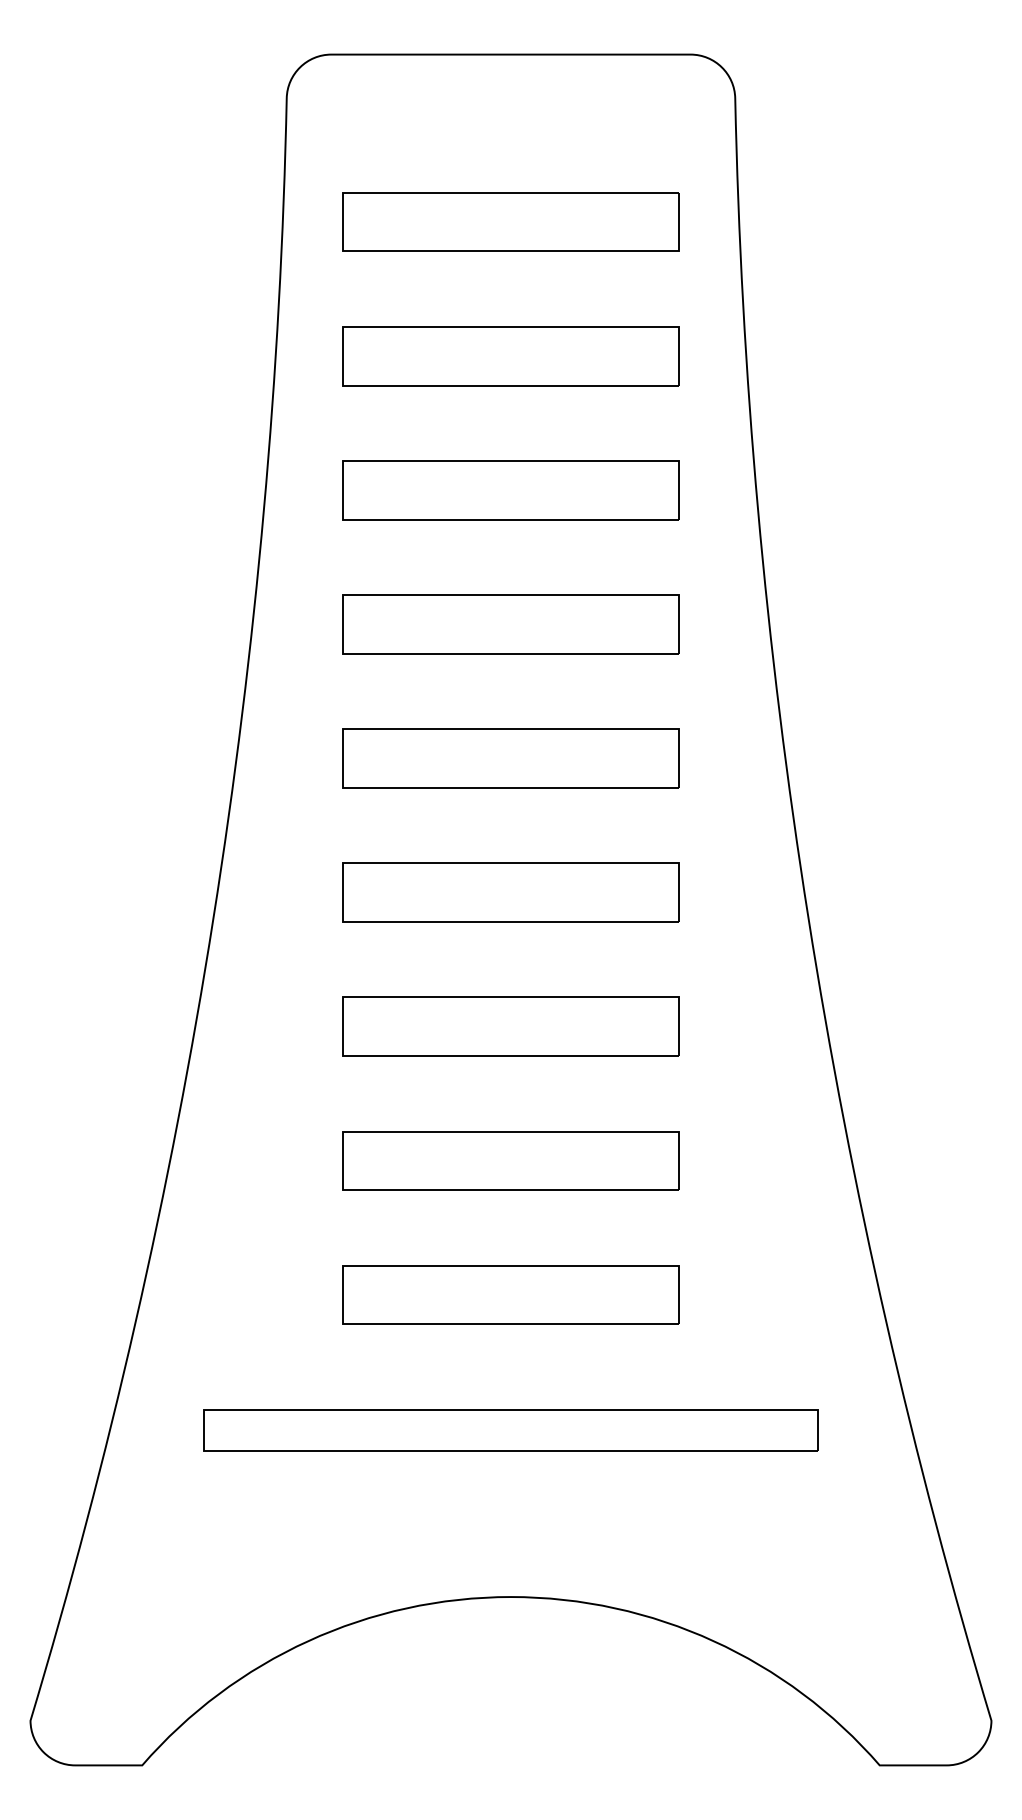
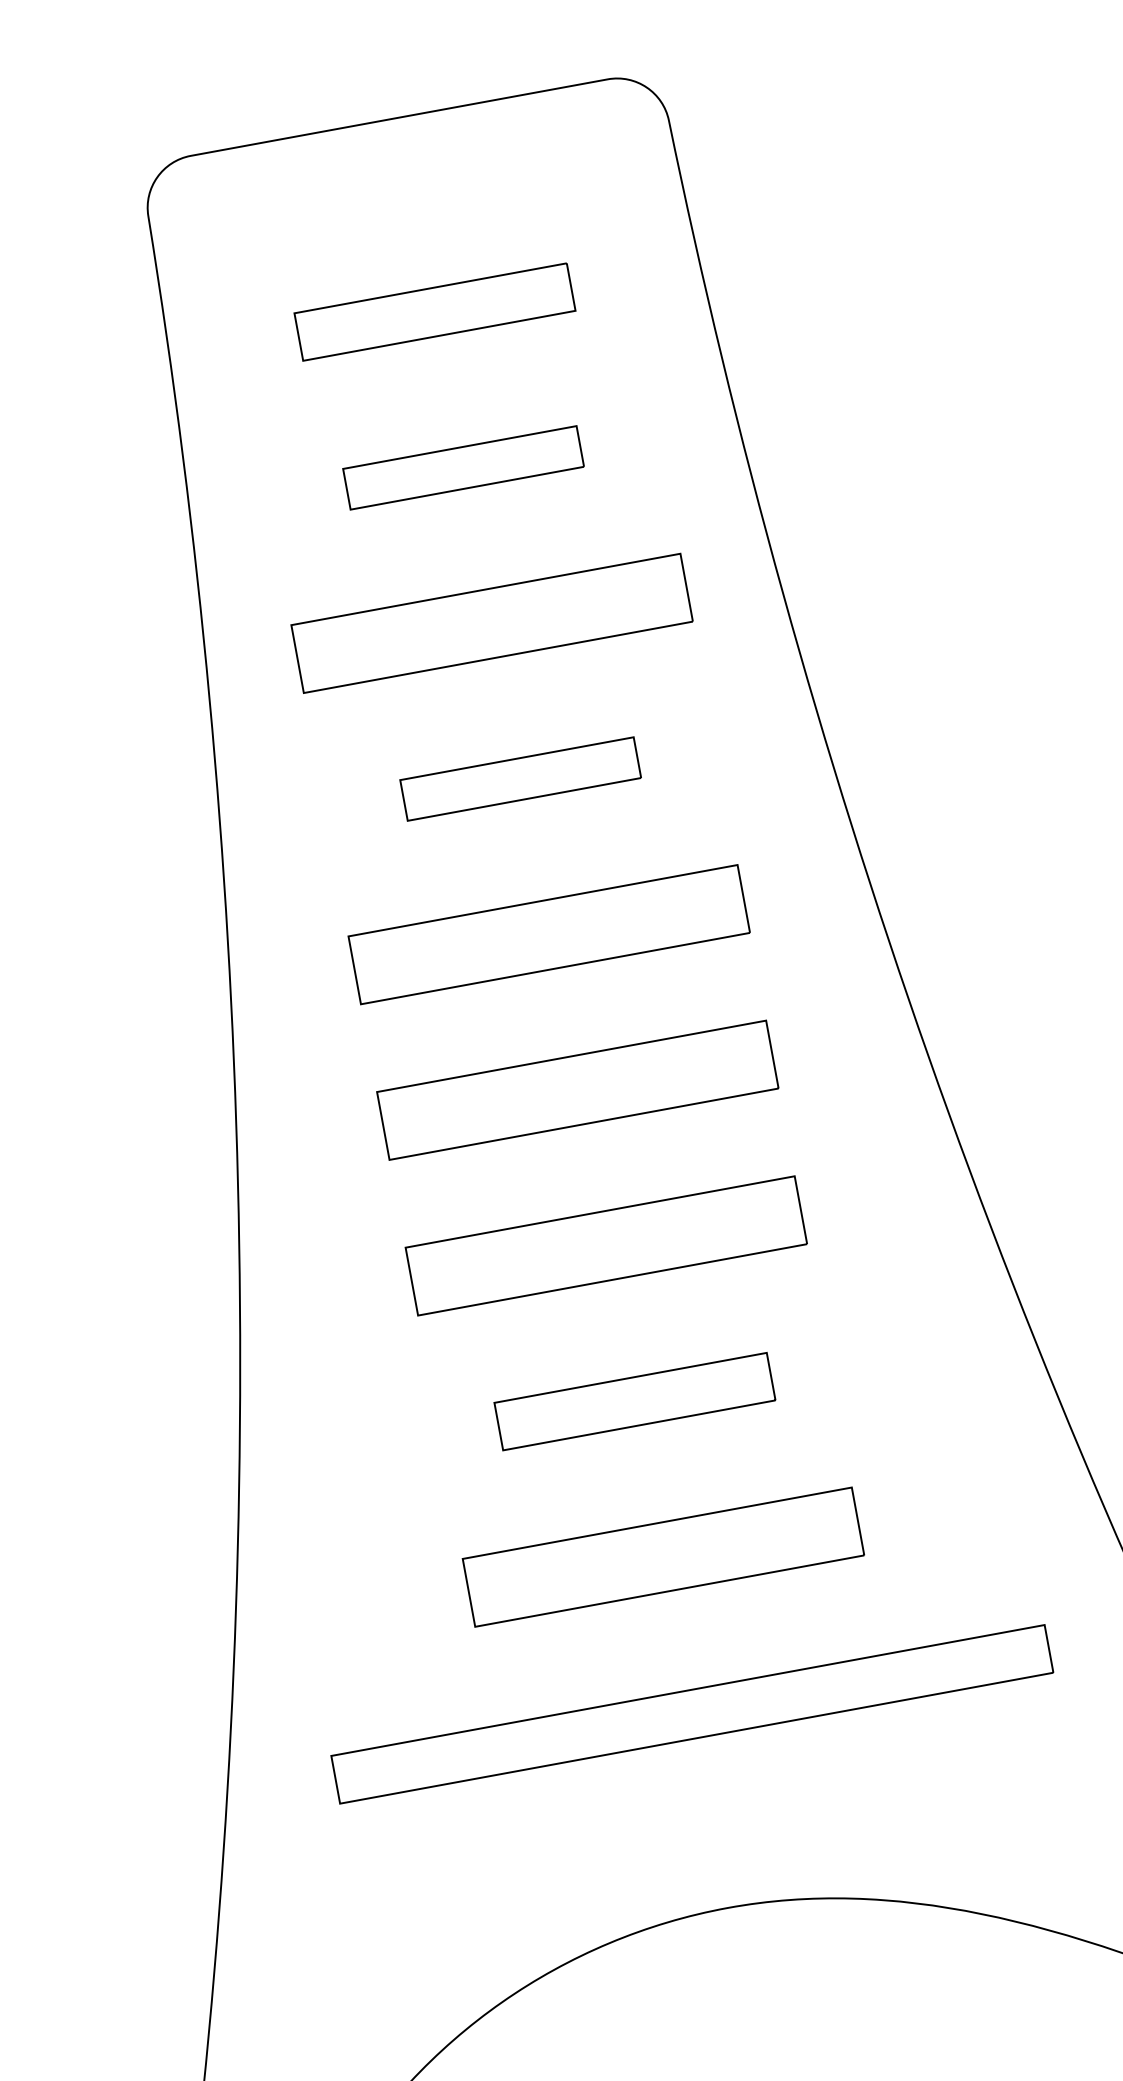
part: (510, 221) -> (434, 311), size x0.7
part: (510, 356) -> (463, 468), size x0.6
part: (510, 624) -> (520, 779), size x0.6
part: (510, 1160) -> (634, 1401), size x0.7

